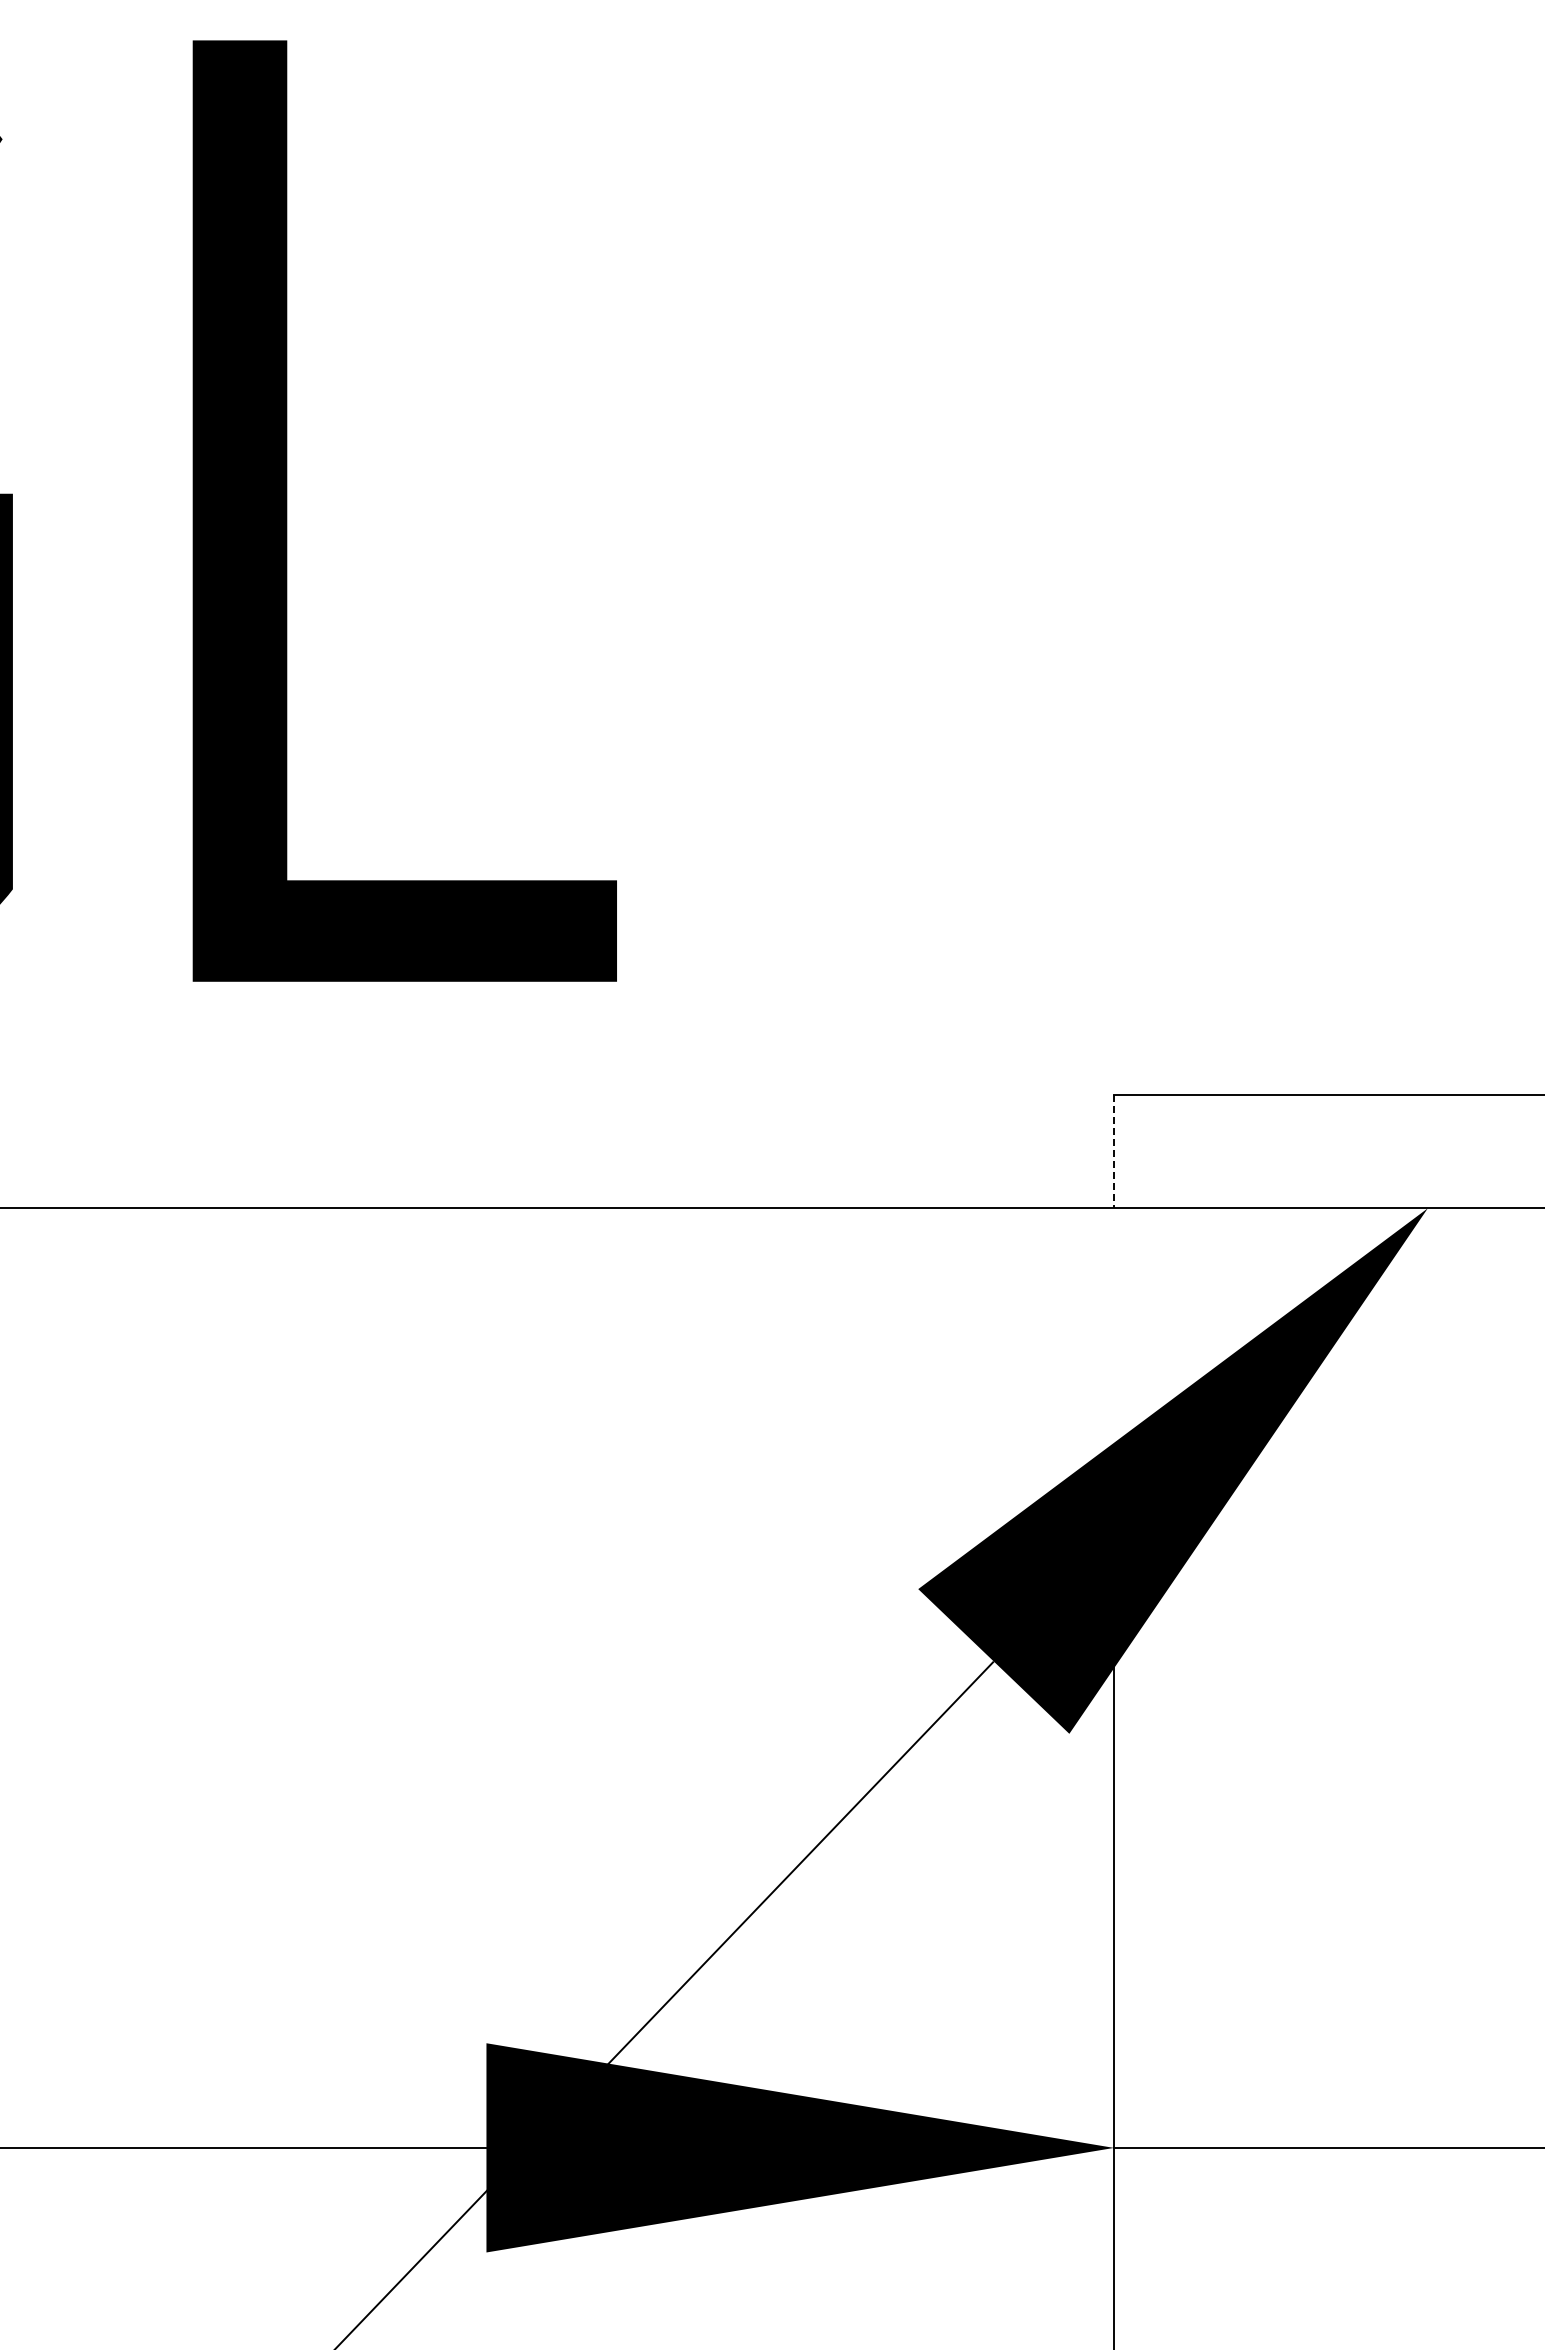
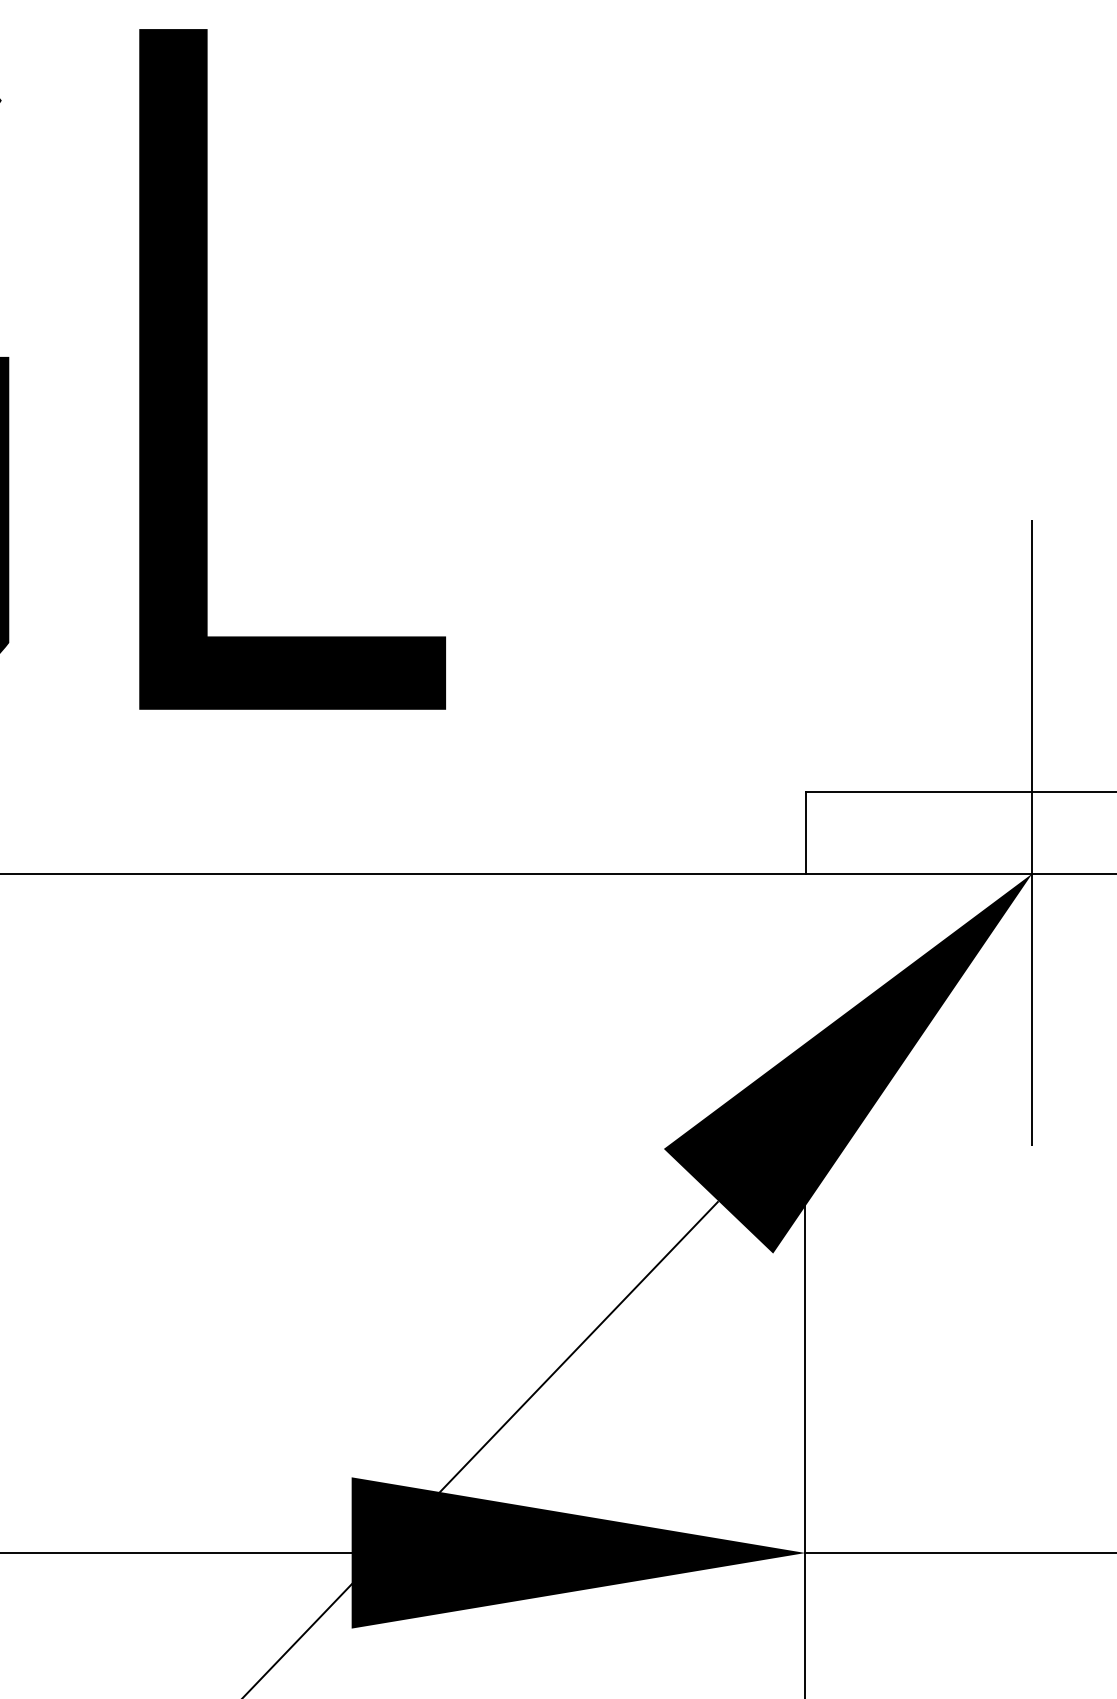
line: (1427, 1151) -> (1032, 832), added
line: (1114, 1152) -> (805, 833), dashed -> solid

